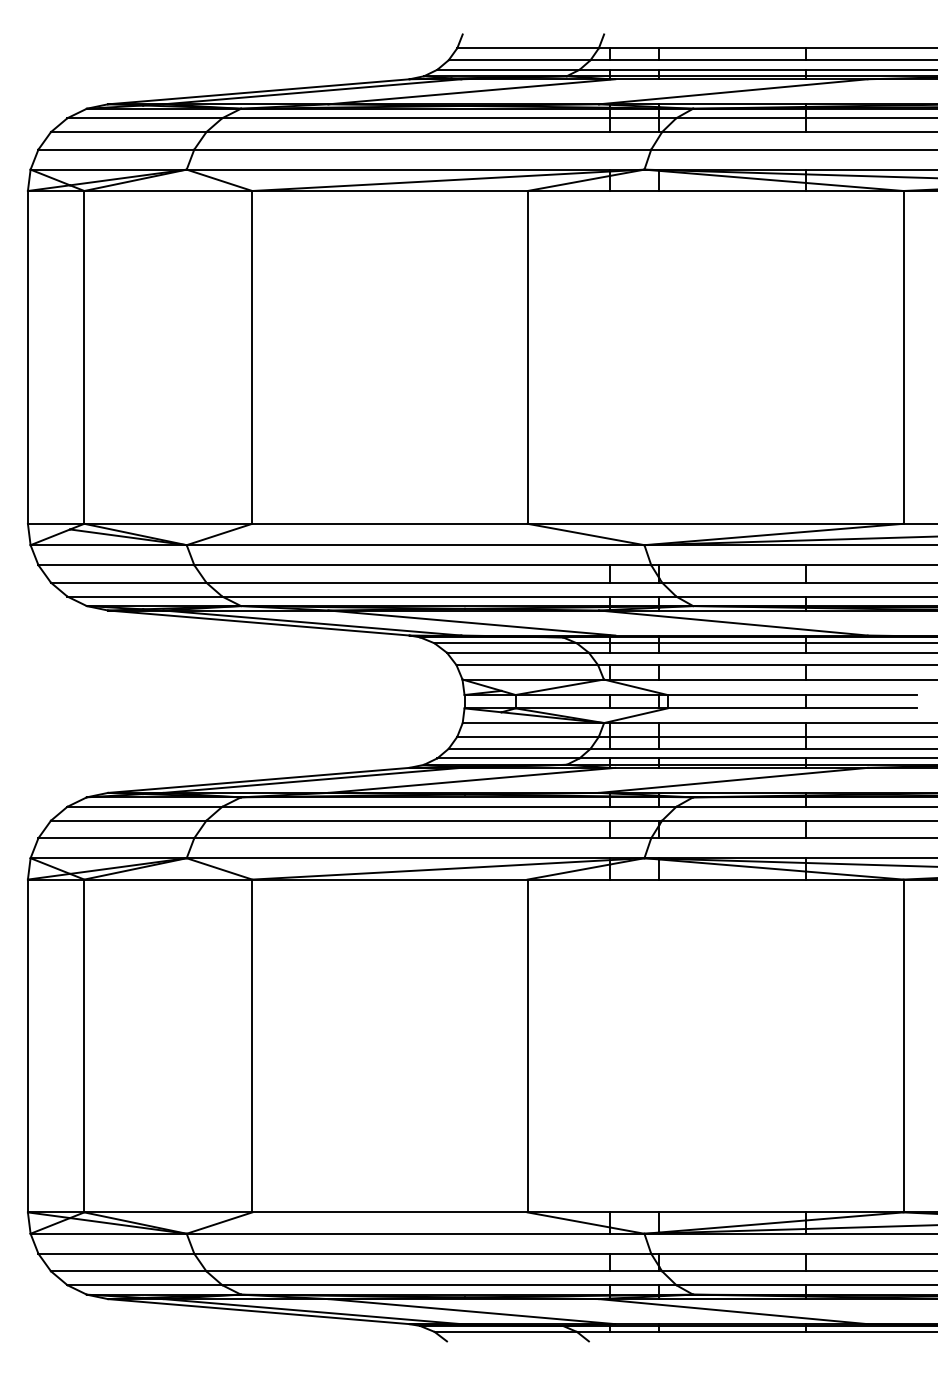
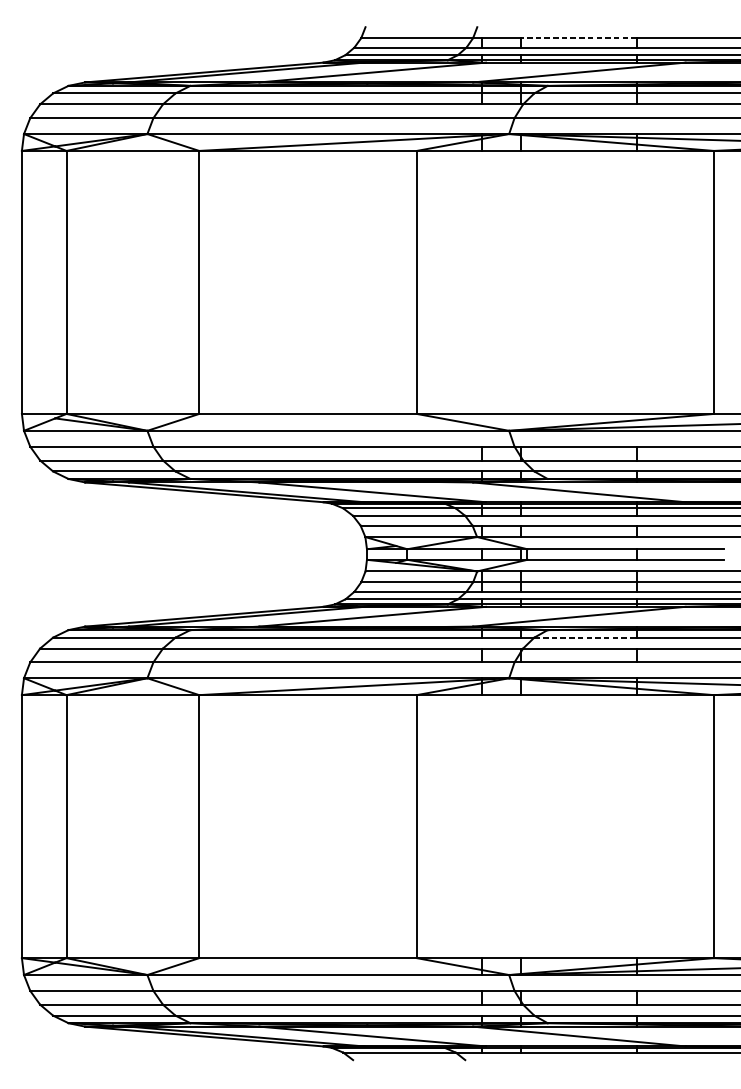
line: (732, 48) -> (578, 38), solid -> dashed
line: (741, 806) -> (585, 637), solid -> dashed

